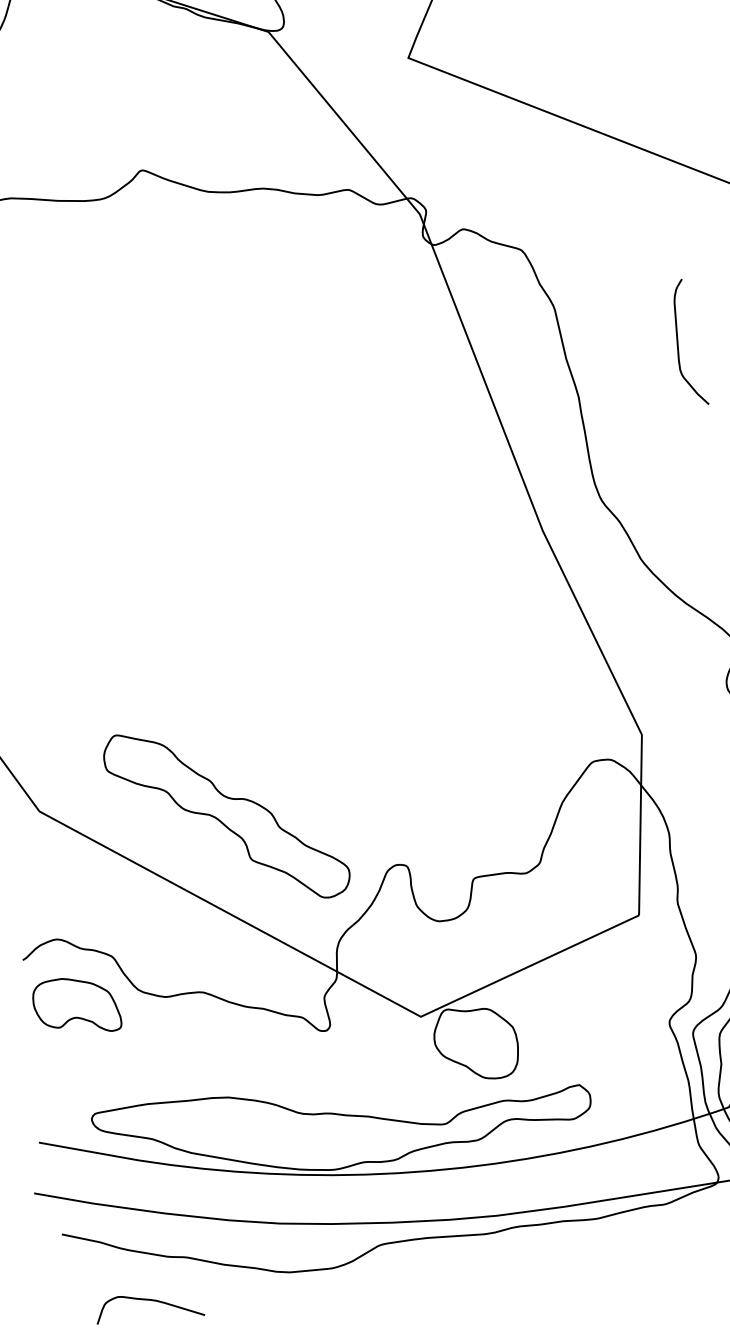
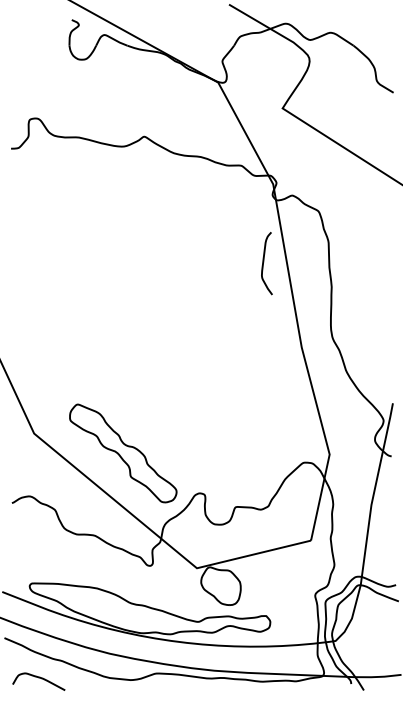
curve: (680, 342) -> (264, 262), moved
part: (77, 1006) -> (33, 530), removed

